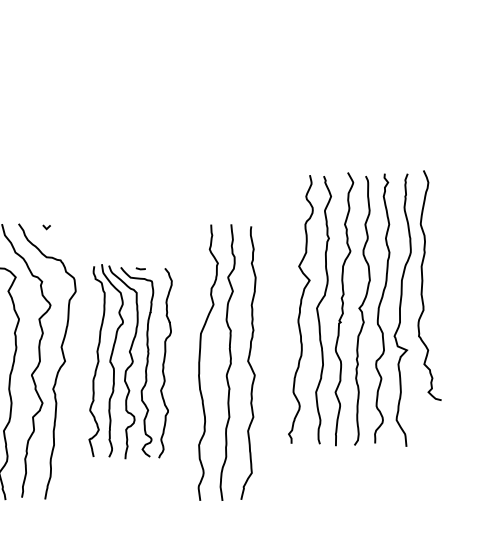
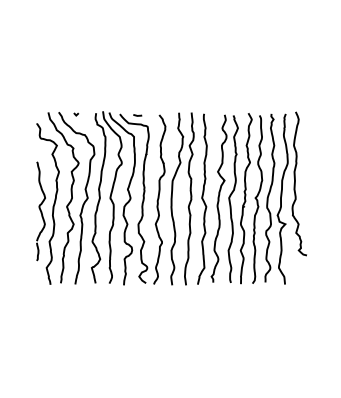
part: (363, 307) -> (258, 197), moved
part: (130, 361) -> (128, 198), size x1.43

